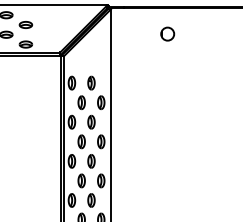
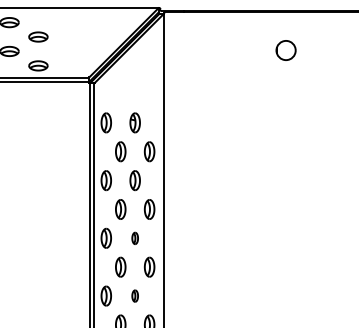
circle: (167, 33) -> (285, 49), moved
part: (91, 161) -> (135, 238), size x0.6
part: (91, 200) -> (135, 296), size x0.6

